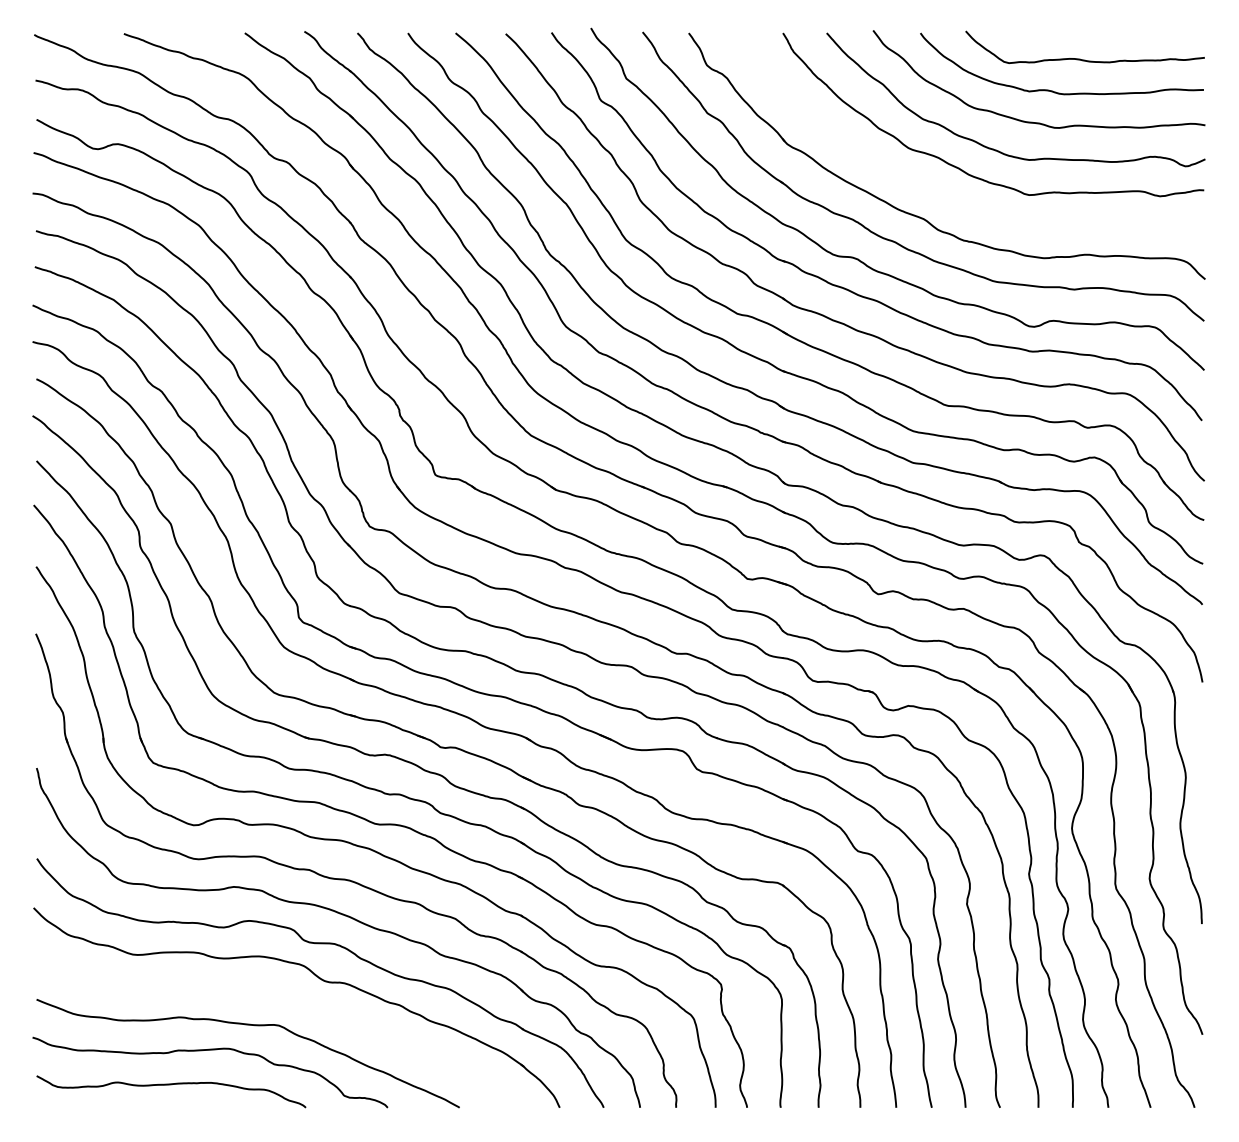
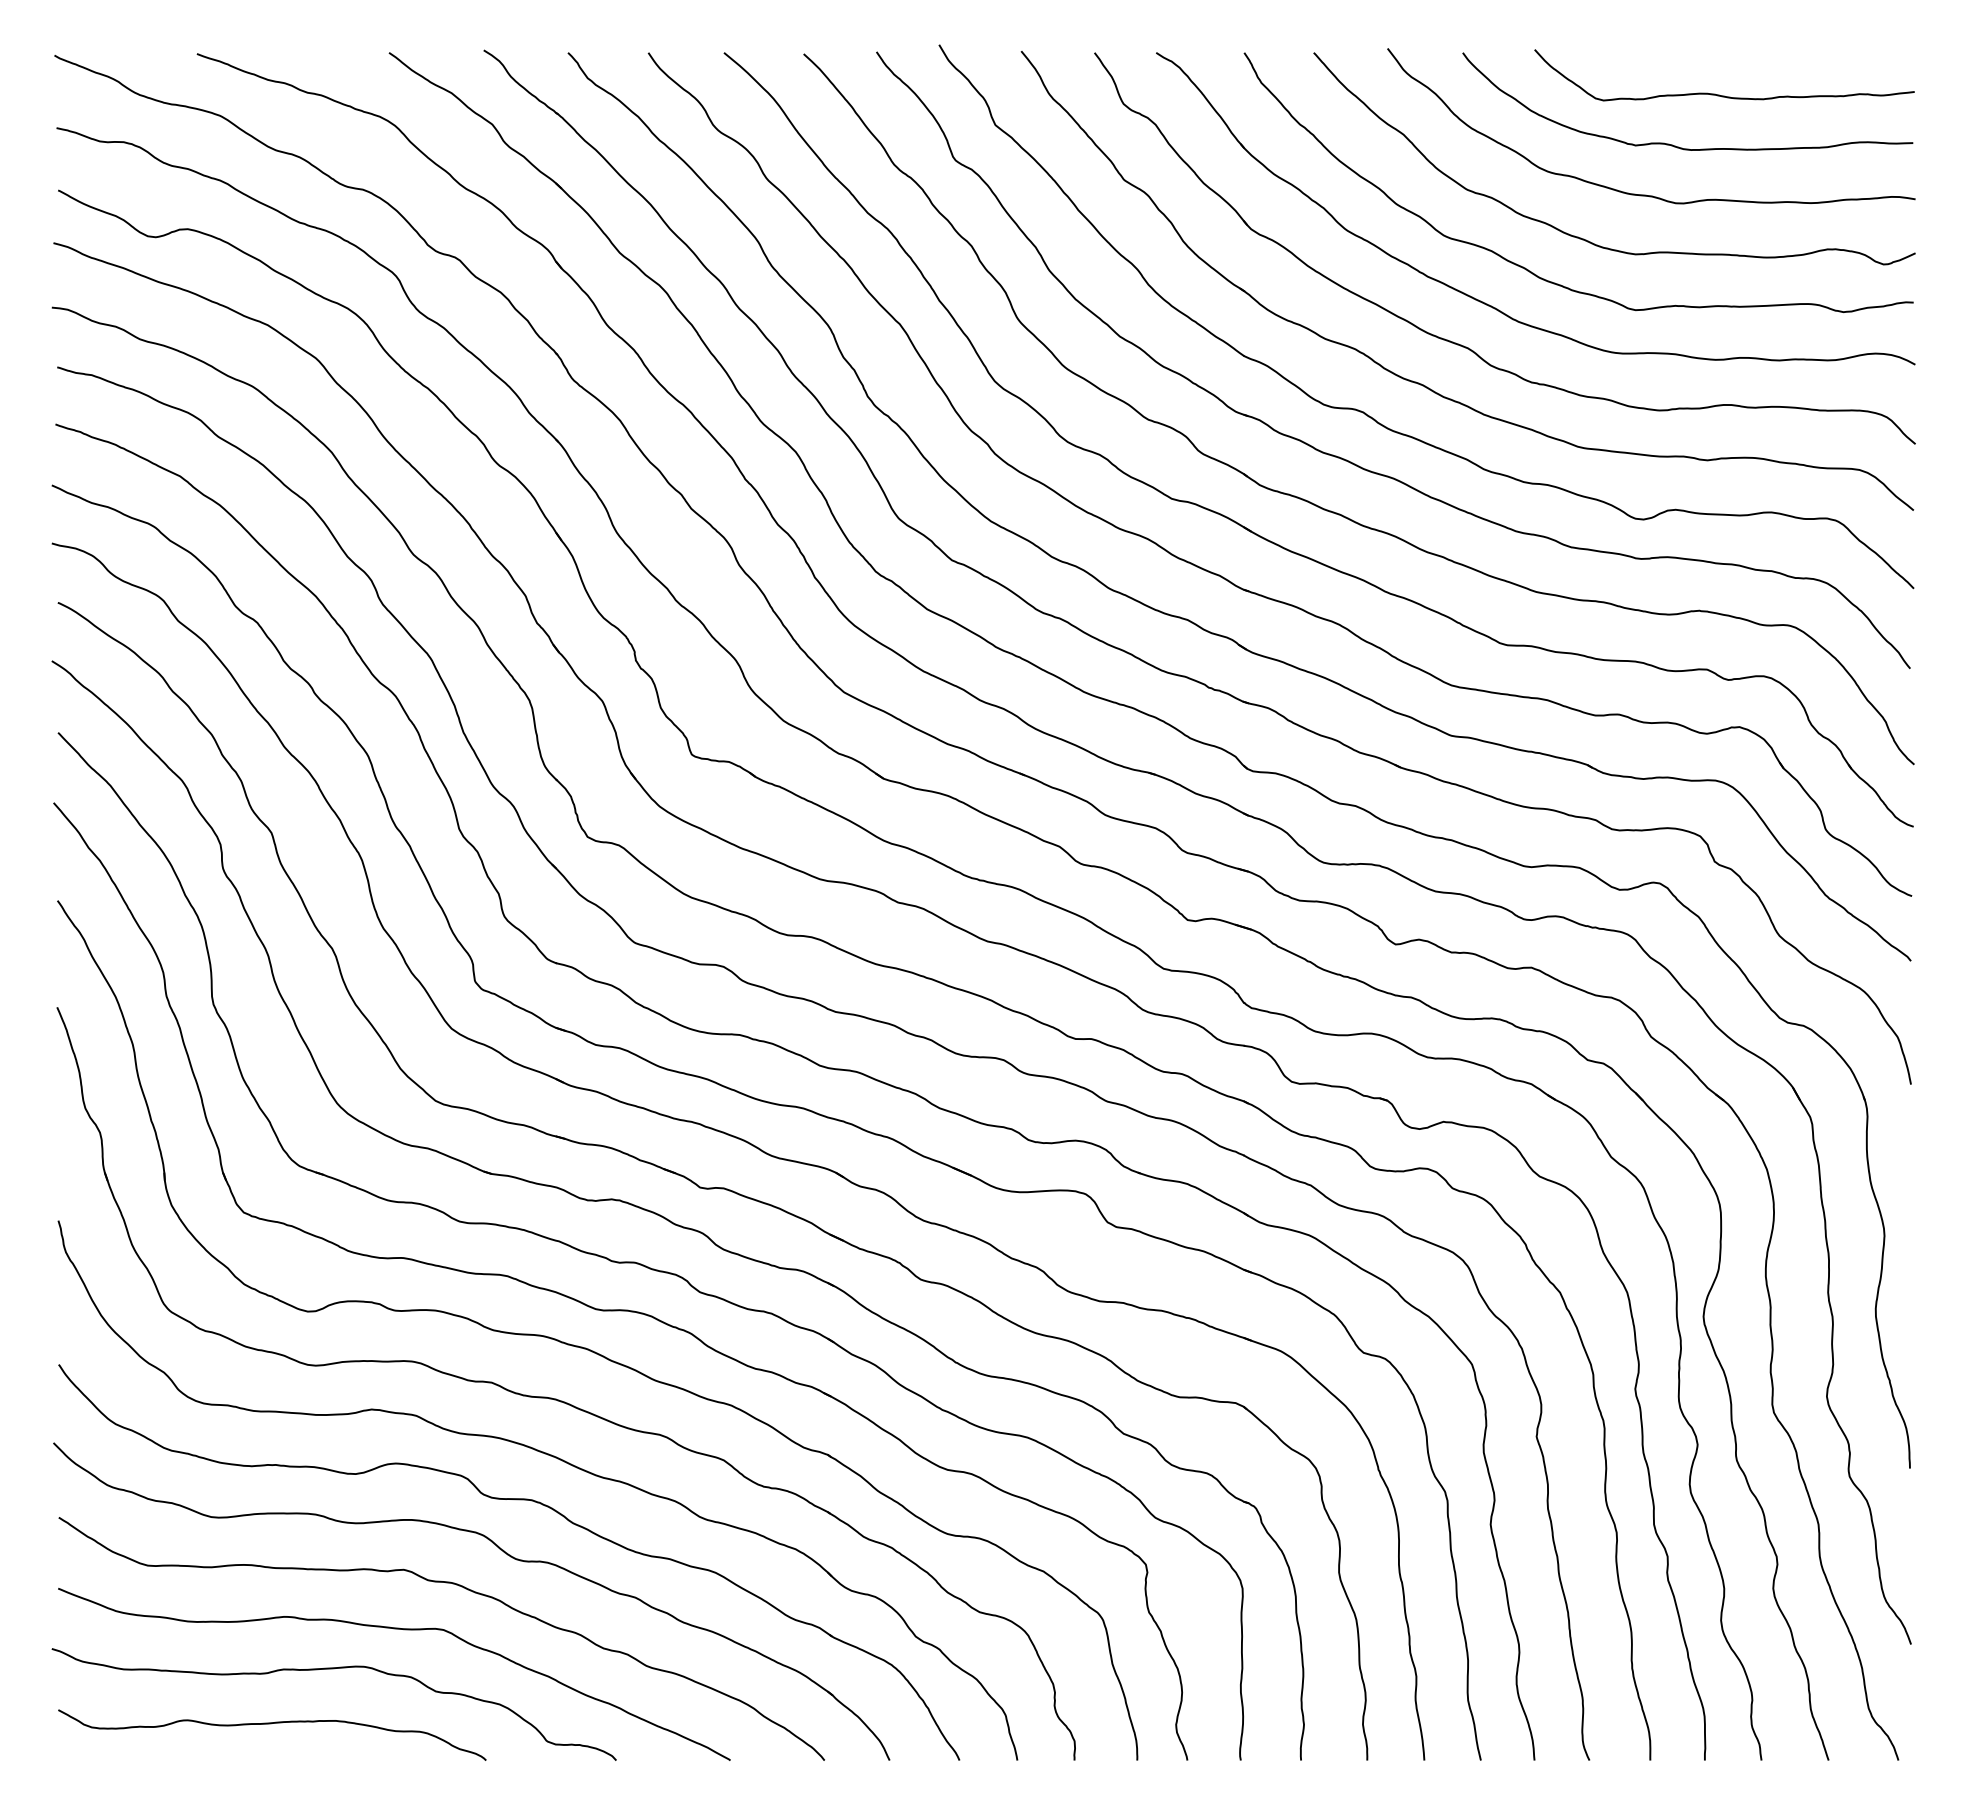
part: (938, 191) -> (1491, 304), added
curve: (292, 1000) -> (464, 1590), added

